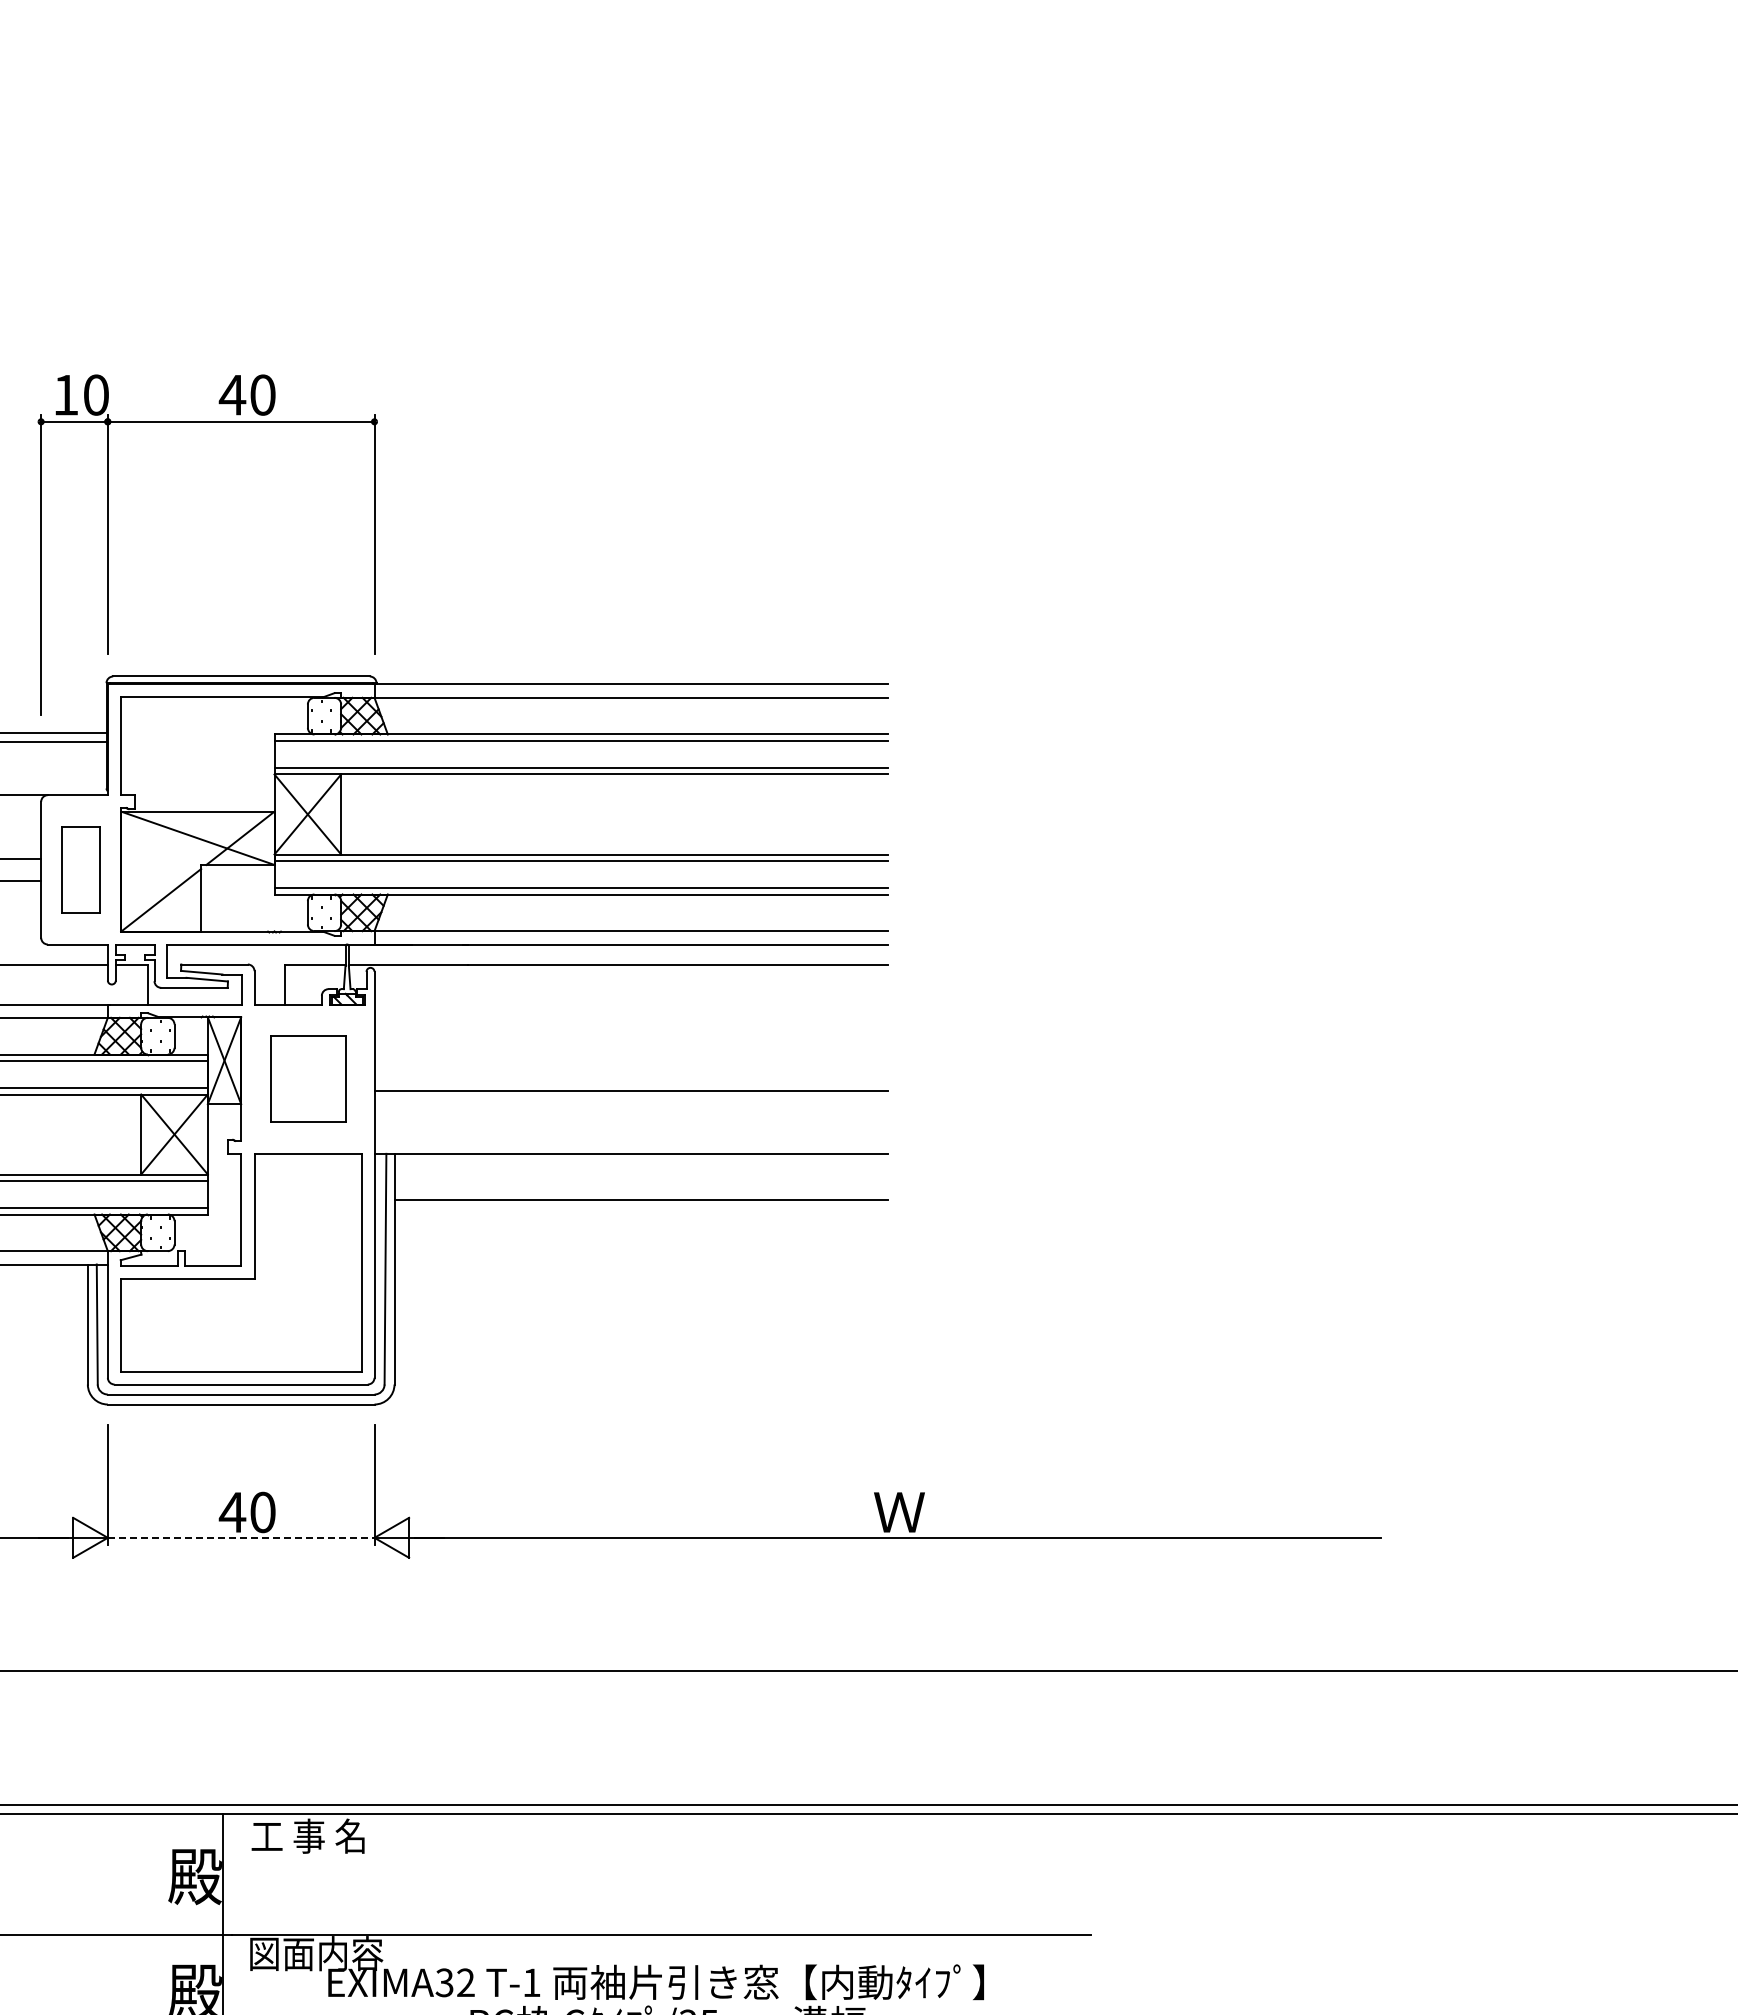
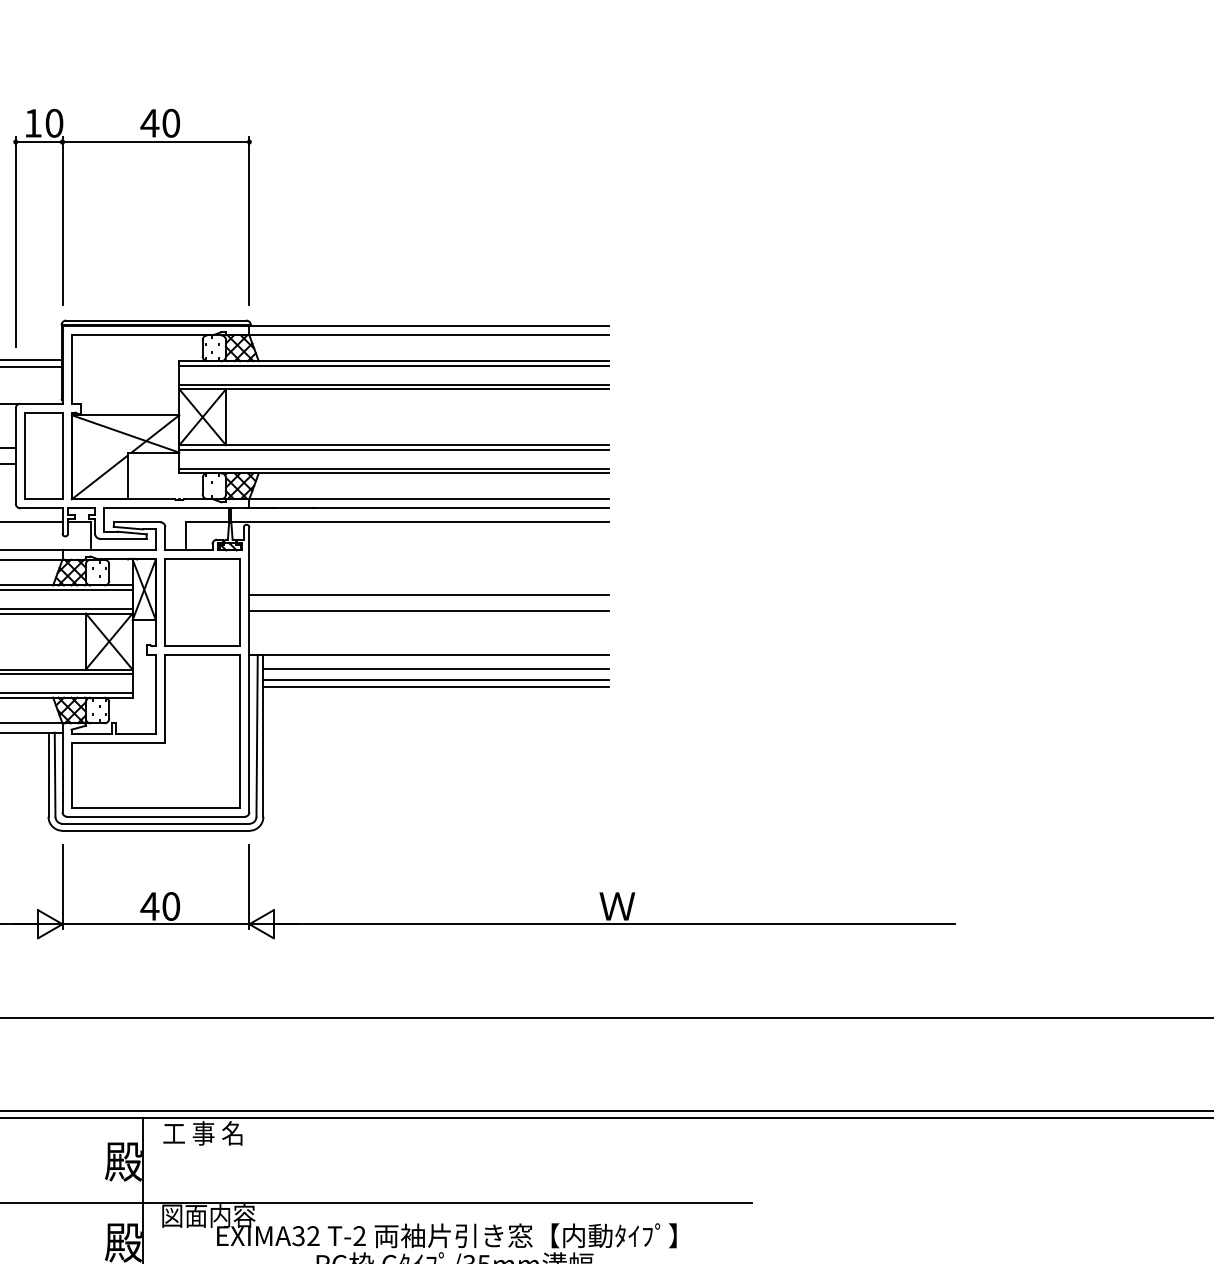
part: (80, 869) -> (43, 455), size x1.43
line: (630, 1067) -> (428, 594), added
part: (308, 1078) -> (203, 602), size x1.43
line: (640, 1173) -> (435, 668), added
line: (640, 1188) -> (435, 679), added
line: (241, 1537) -> (156, 924), dashed -> solid
text: (531, 1982) -> (359, 1235), T-1 -> T-2

